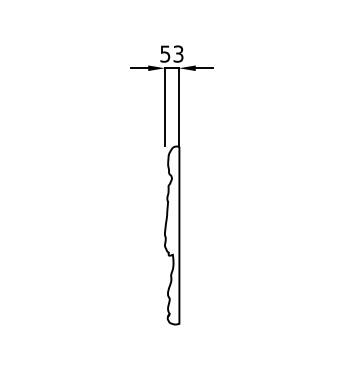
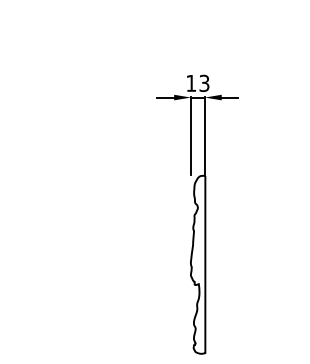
text: (165, 53) -> (191, 82), 53 -> 13

